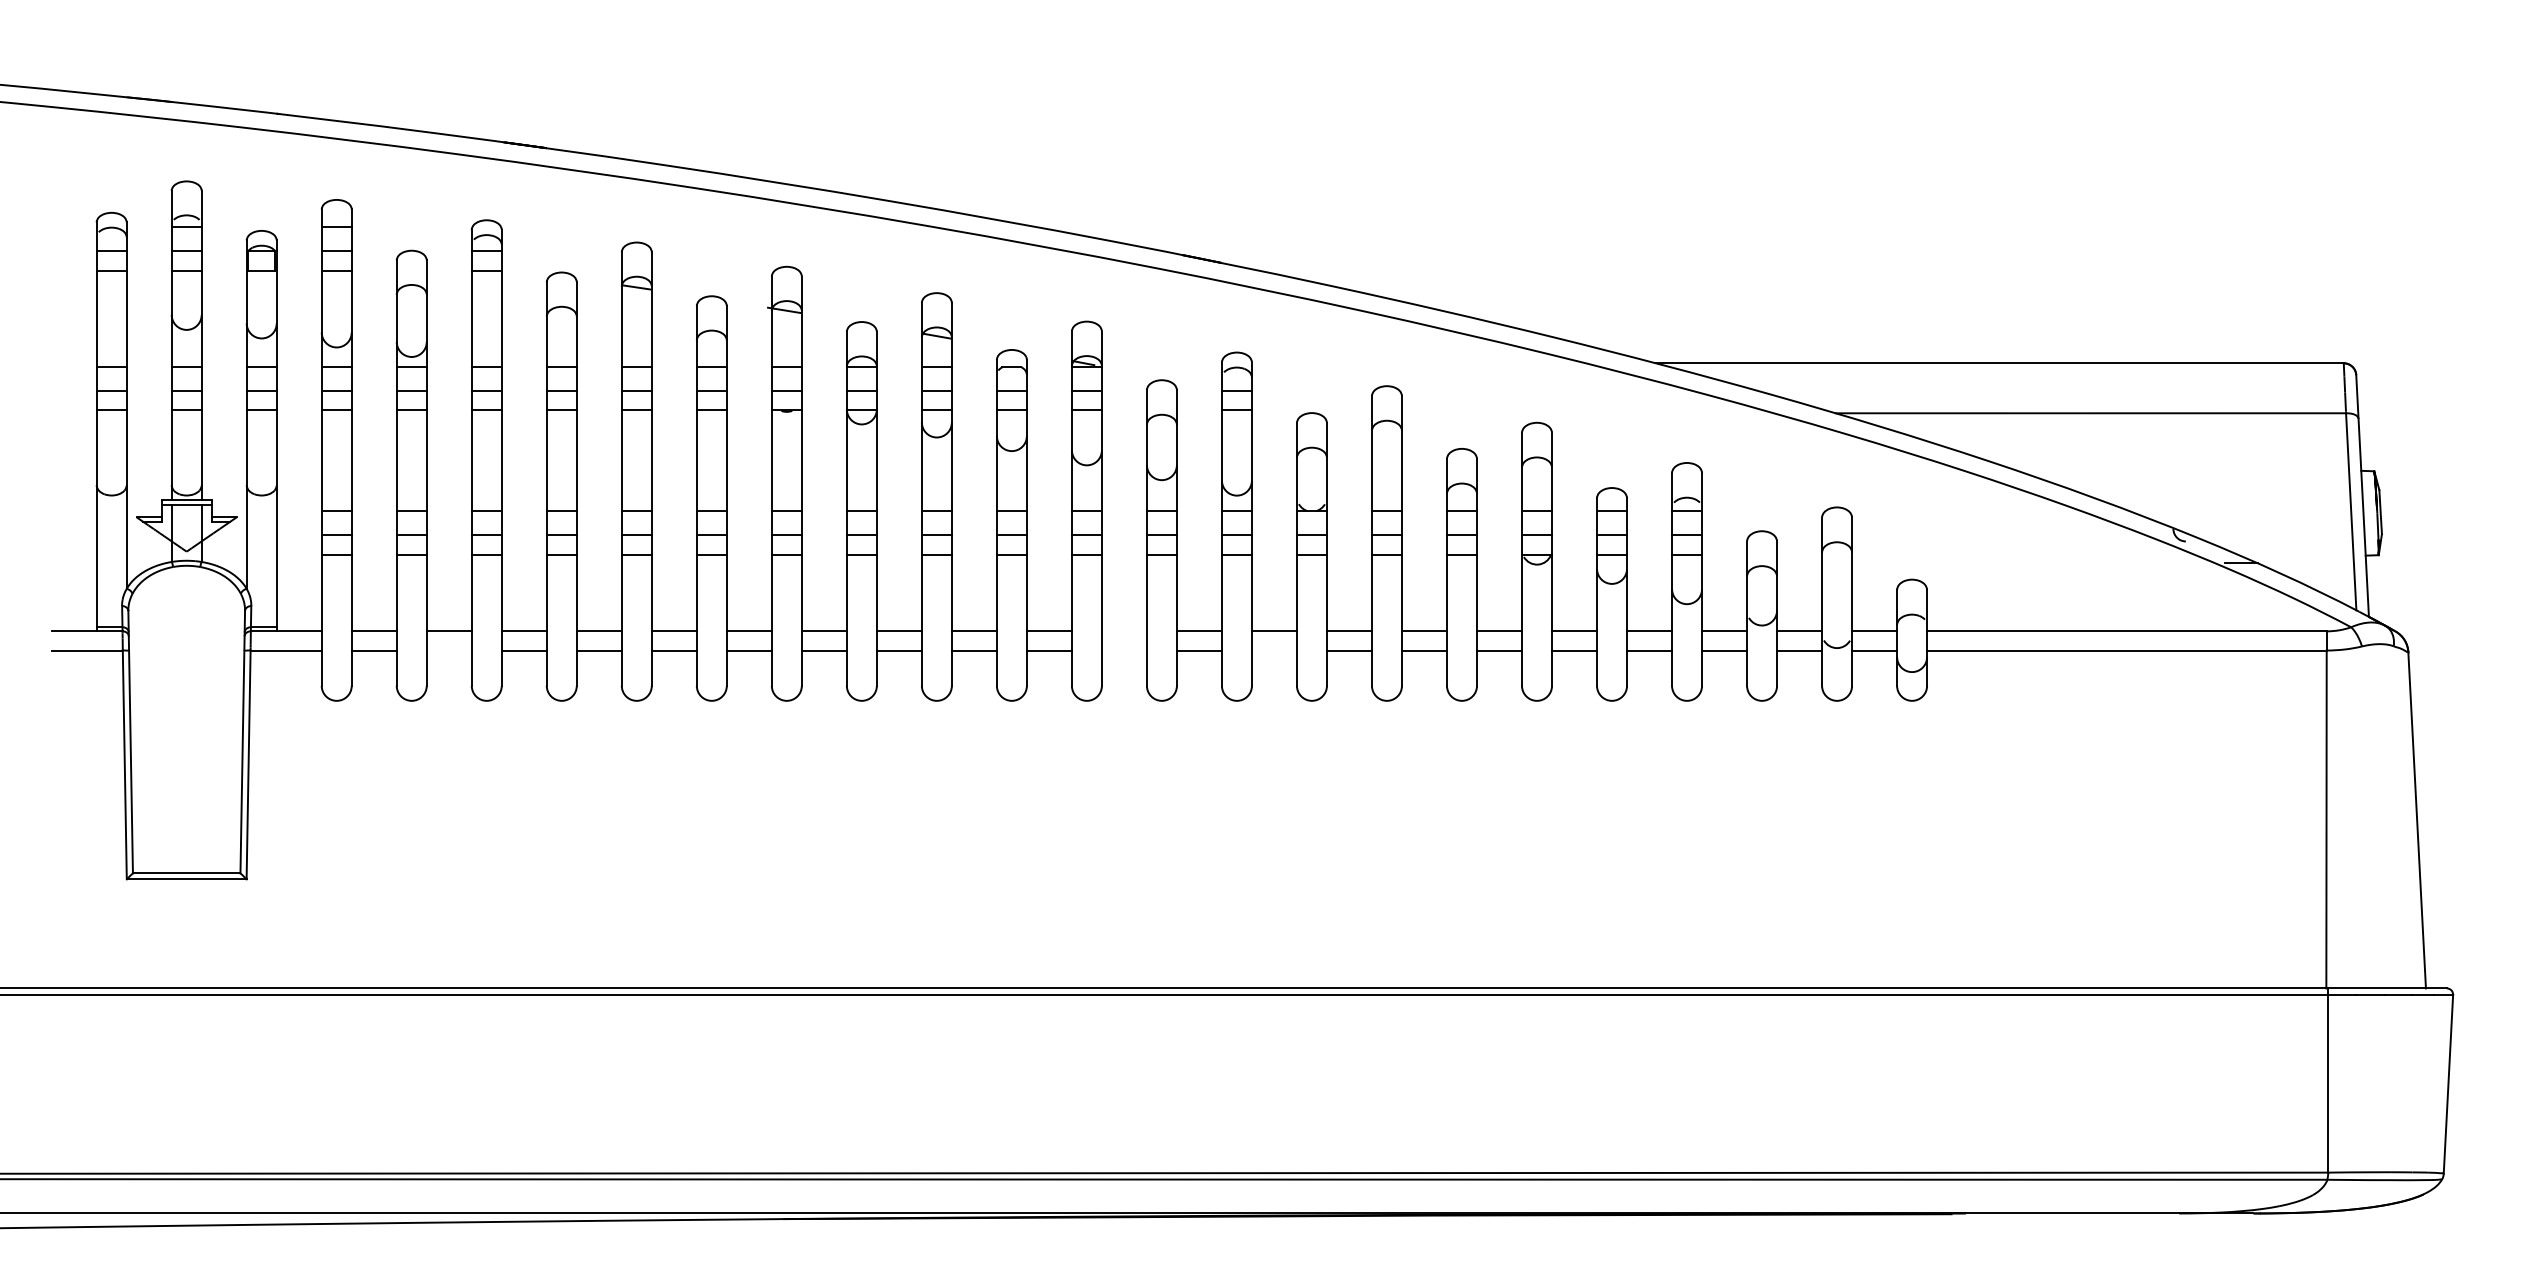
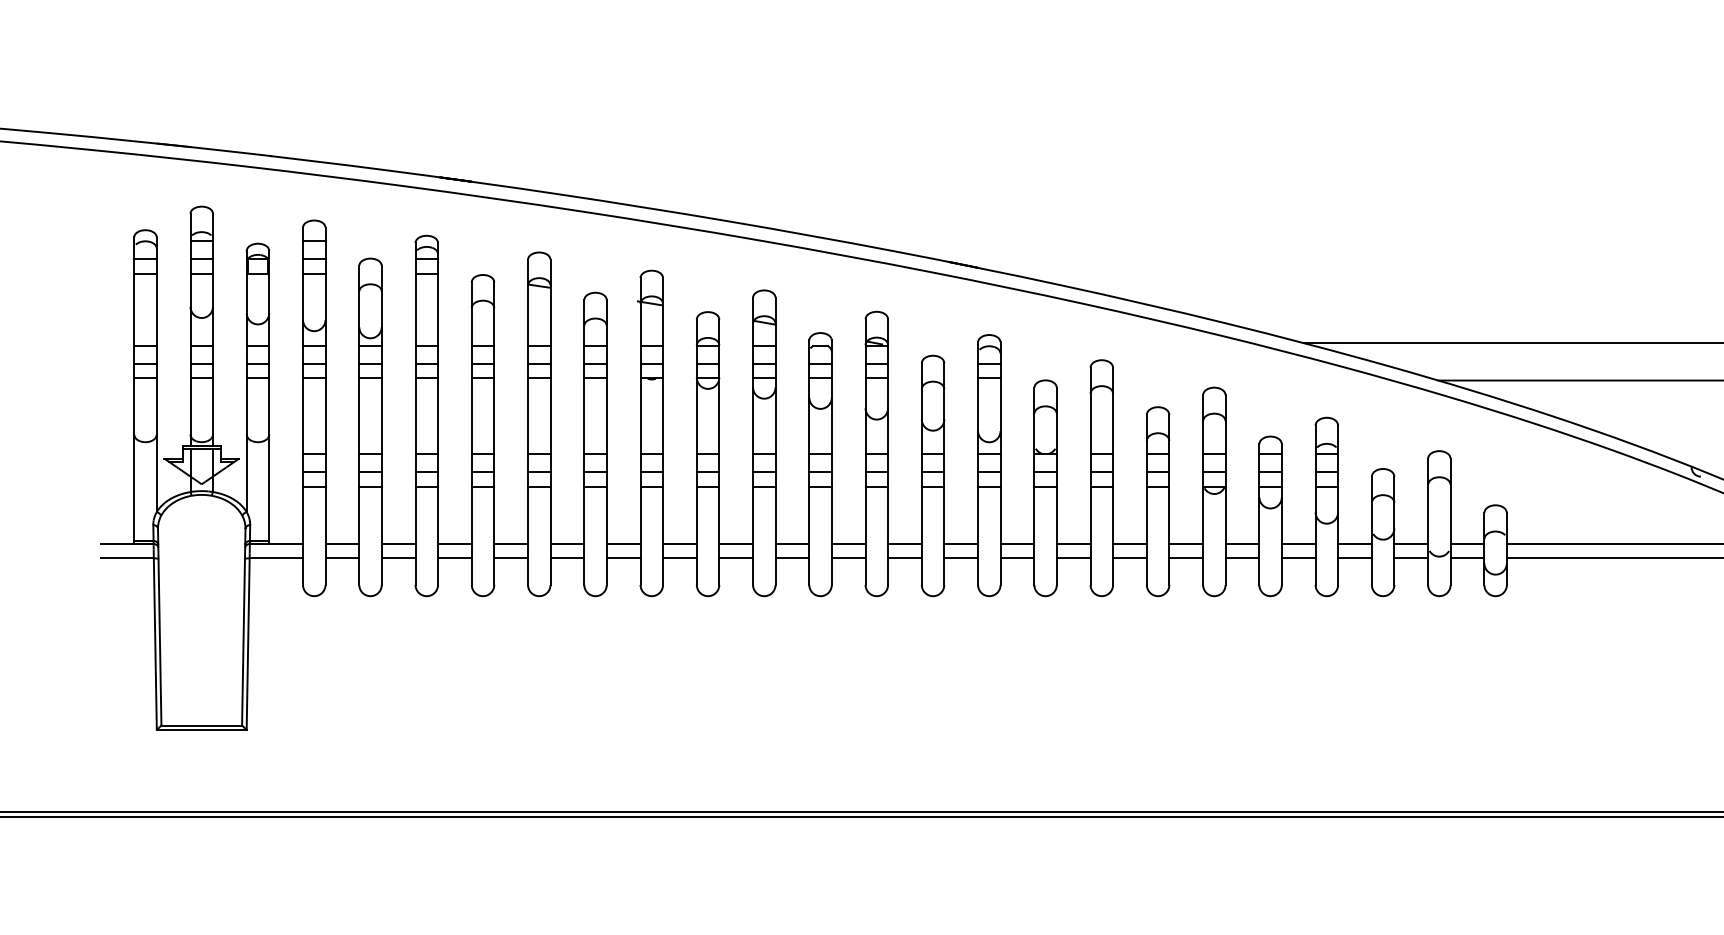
line: (1123, 631) -> (904, 544), added
line: (448, 650) -> (398, 558), added
line: (1123, 650) -> (904, 558), added
line: (1273, 650) -> (1016, 558), added

